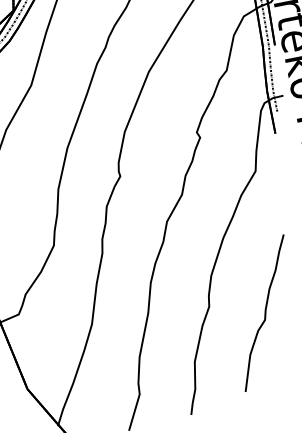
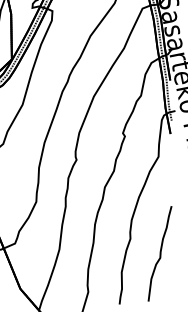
curve: (263, 312) -> (159, 253), moved

